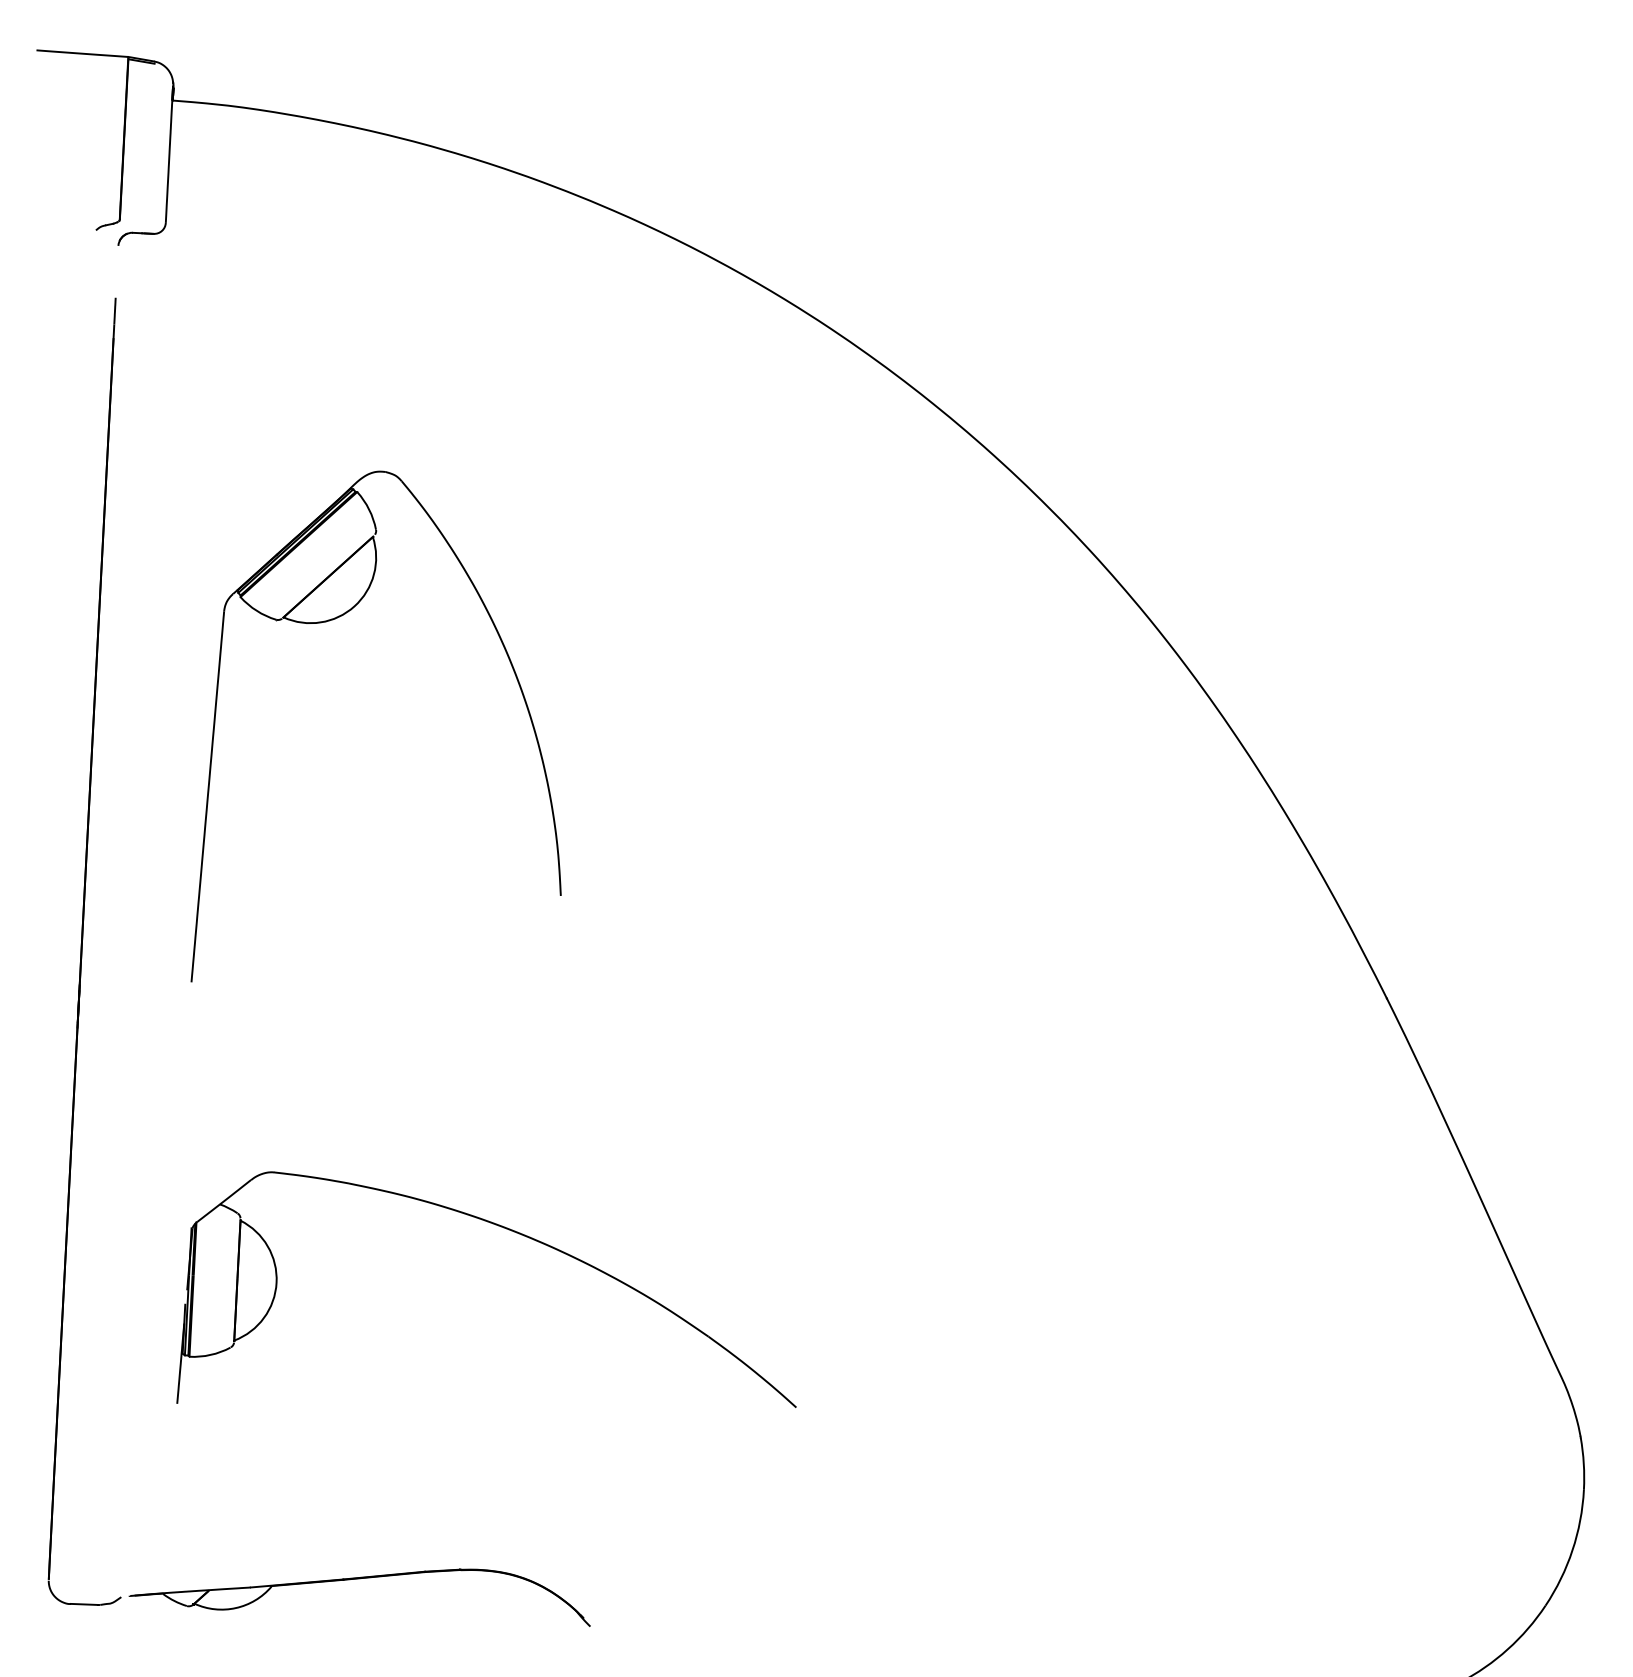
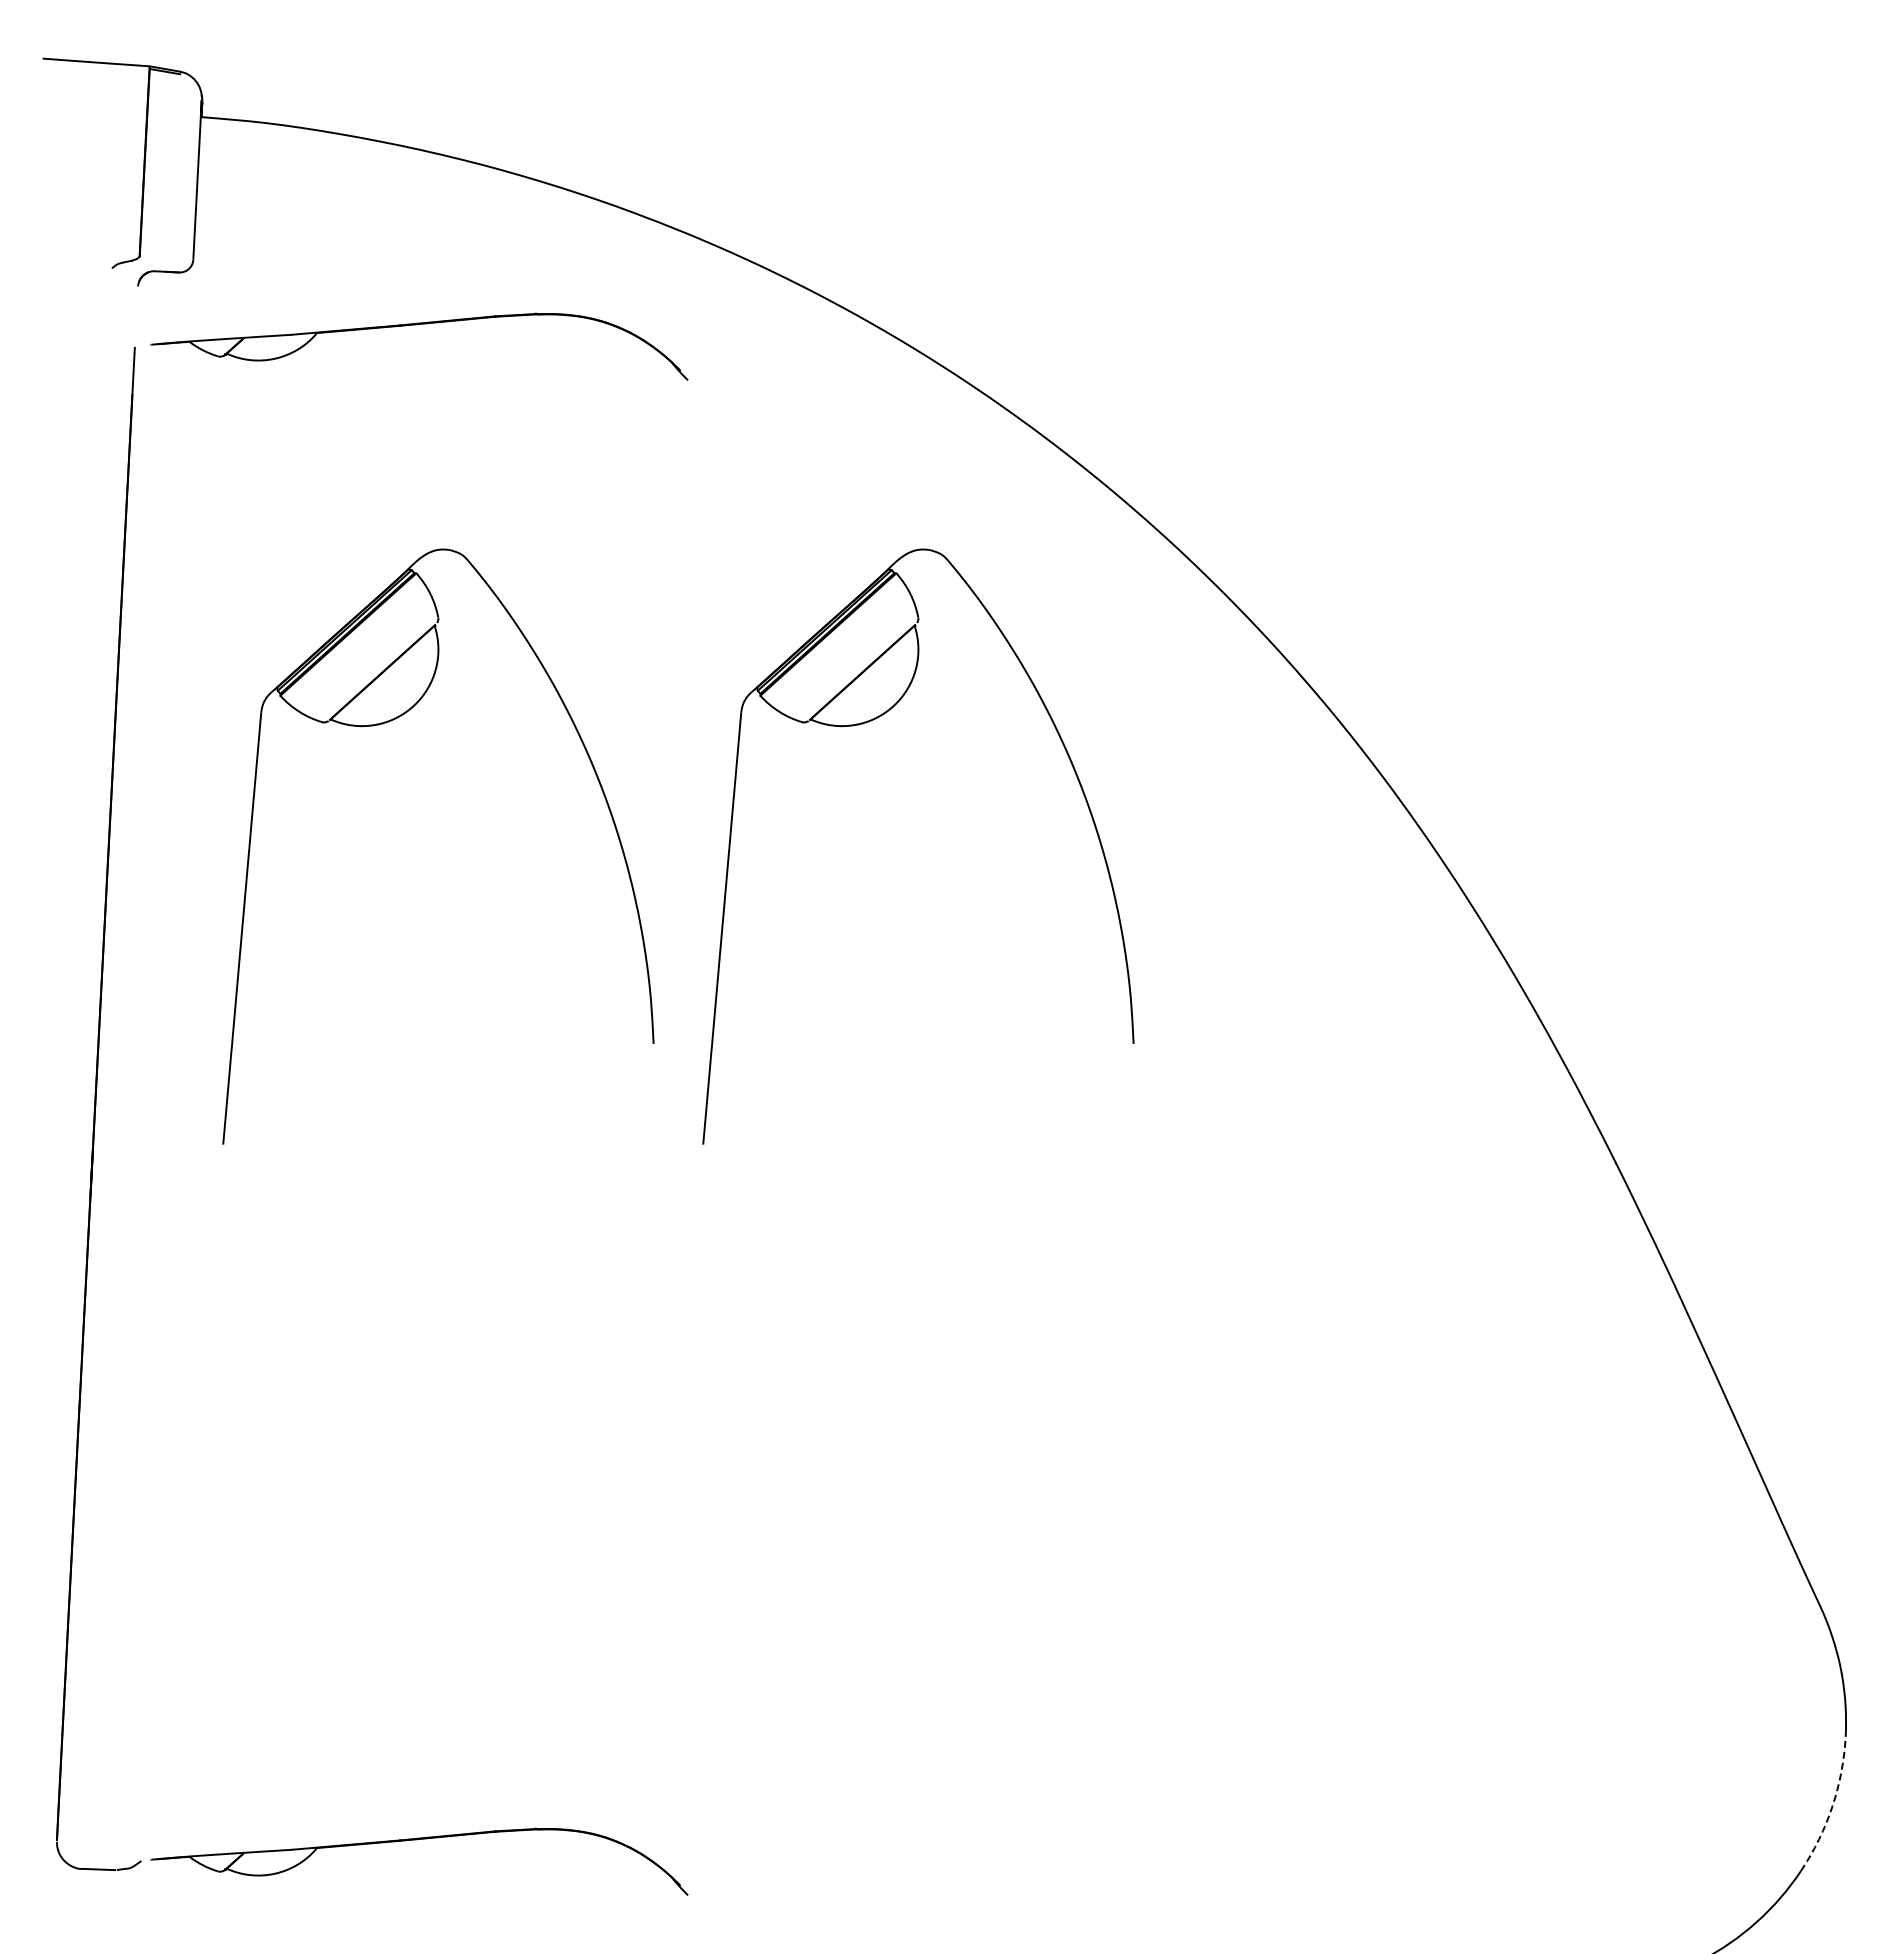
part: (358, 279) -> (417, 325), added
part: (743, 620) -> (866, 723), added
part: (510, 1231) -> (595, 1434), removed
arc: (1572, 1550) -> (1832, 1806), solid -> dashed

